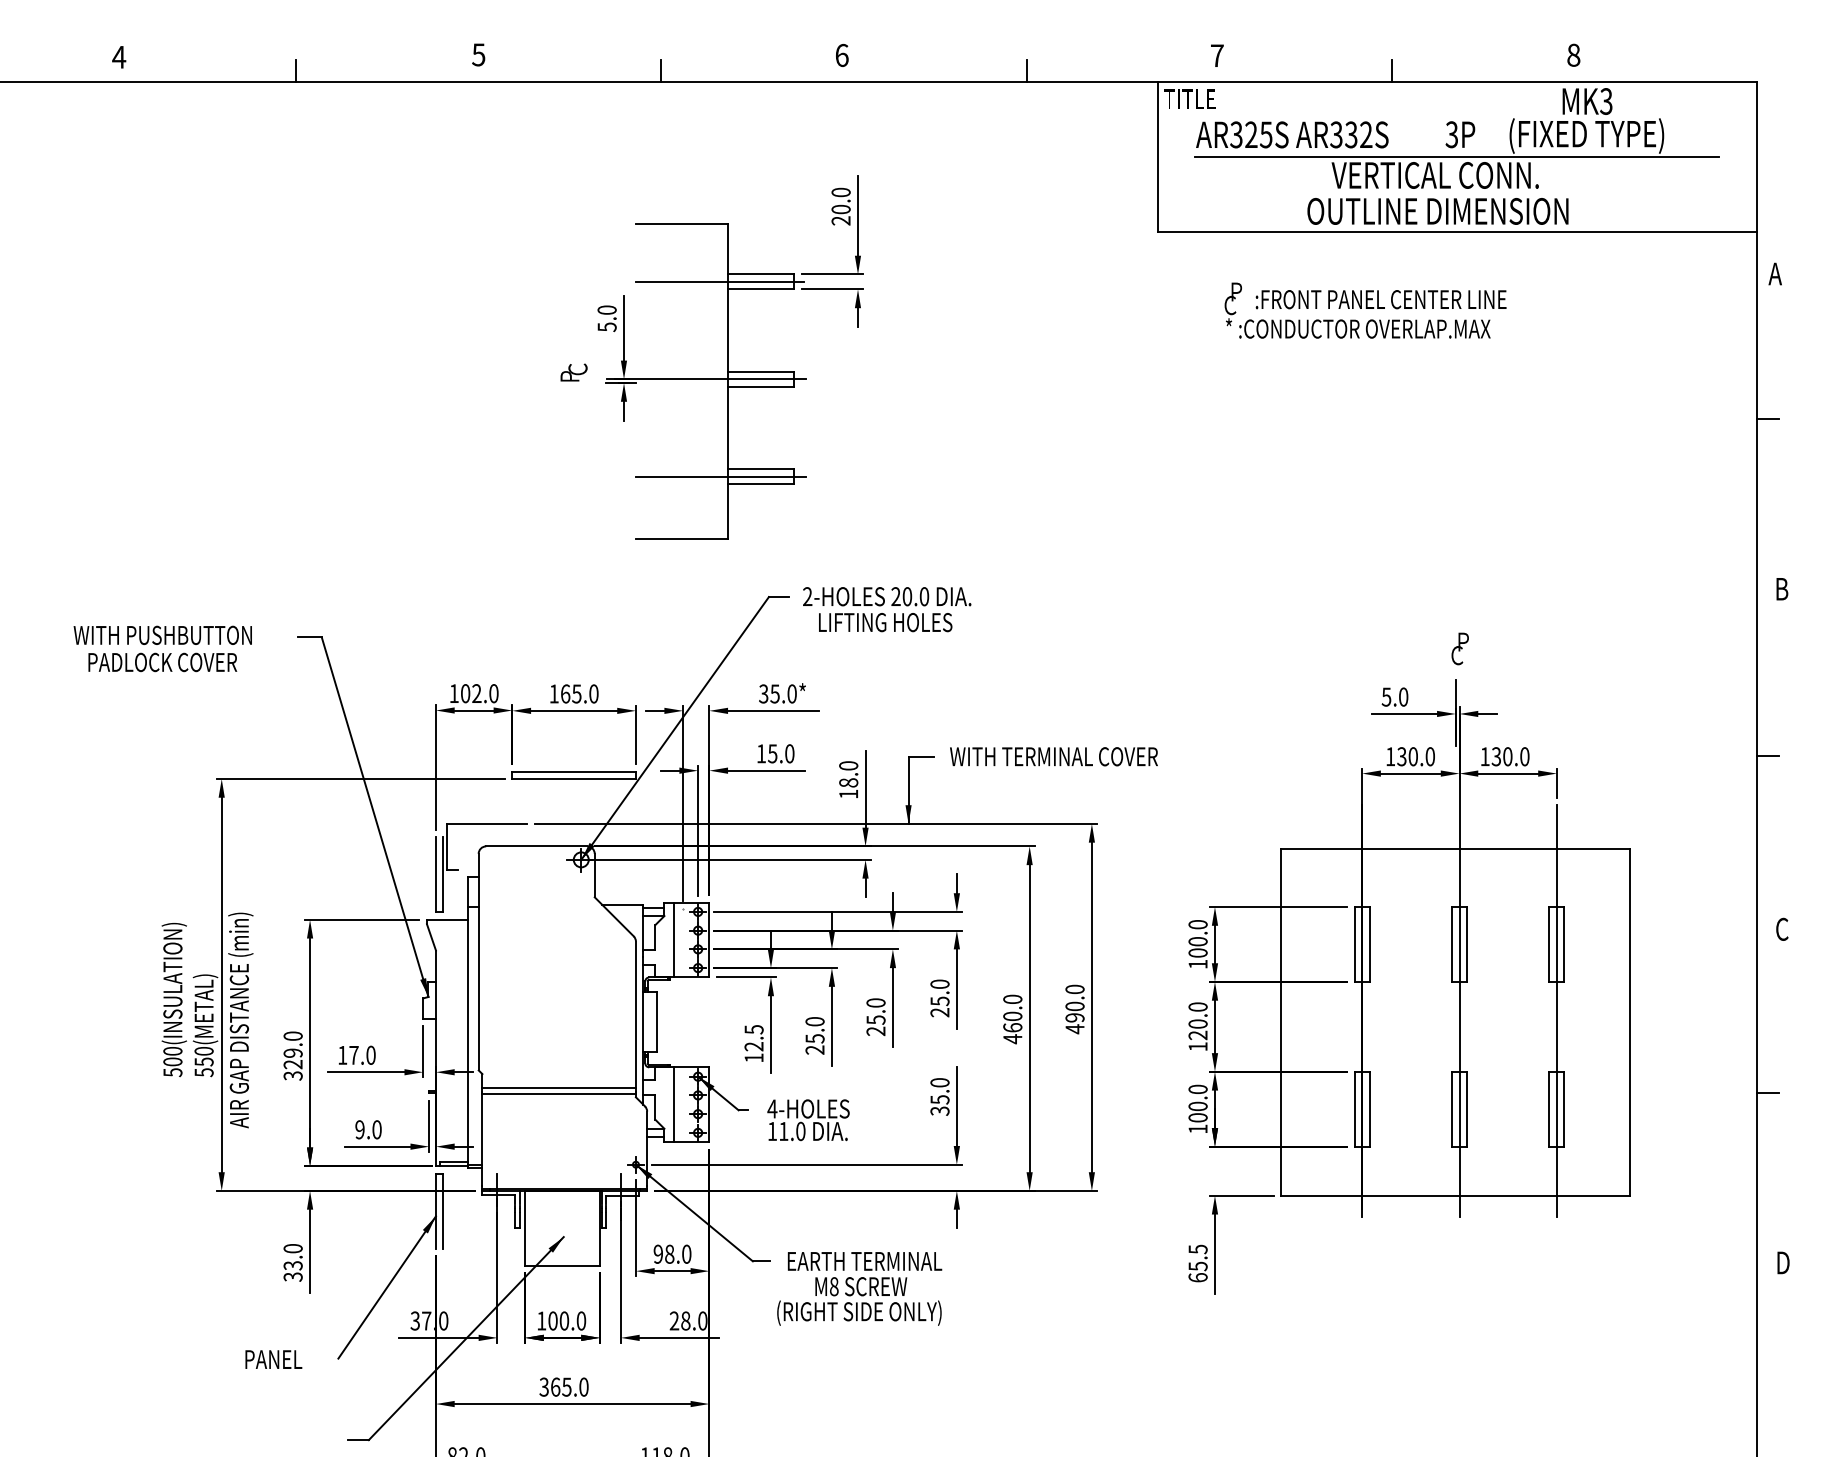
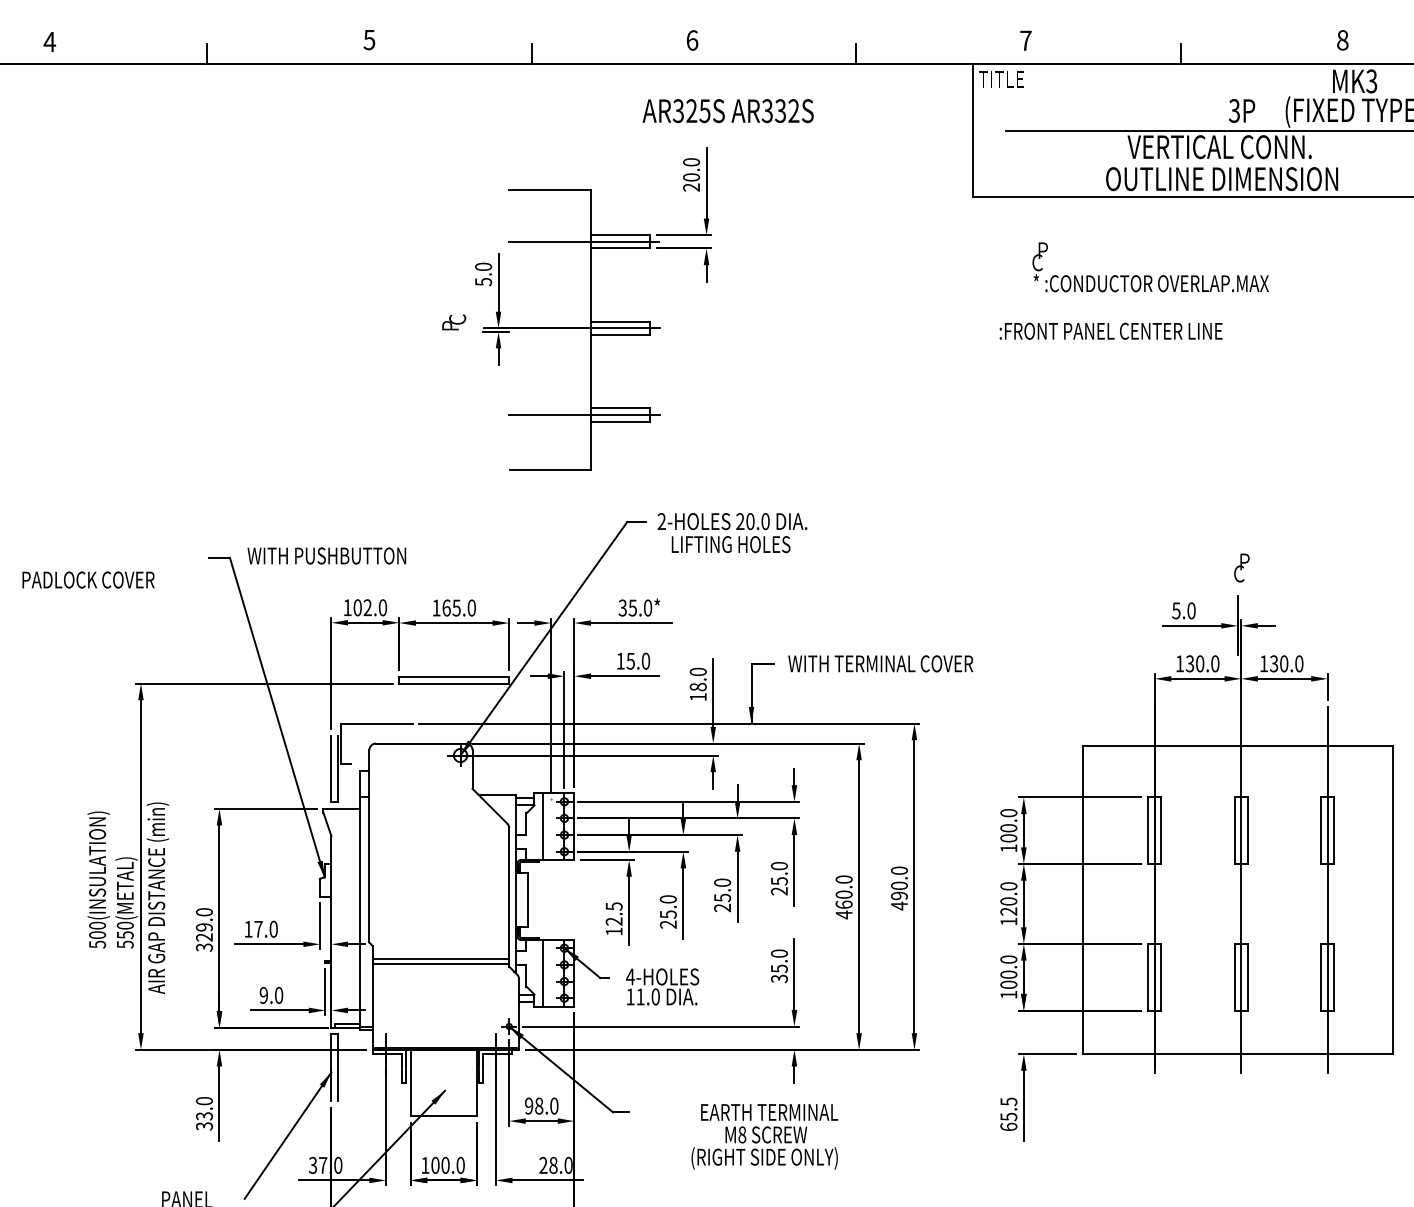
text: (1292, 134) -> (728, 110), moved
text: (1380, 299) -> (1110, 331), moved
text: (162, 634) -> (326, 555), moved
text: (859, 1288) -> (764, 1136), moved

